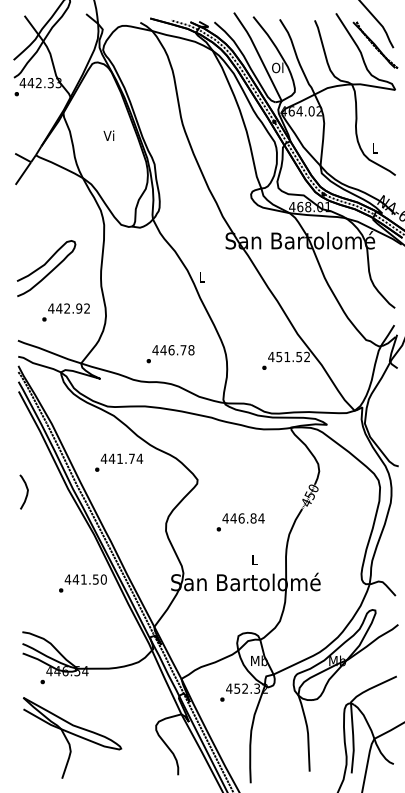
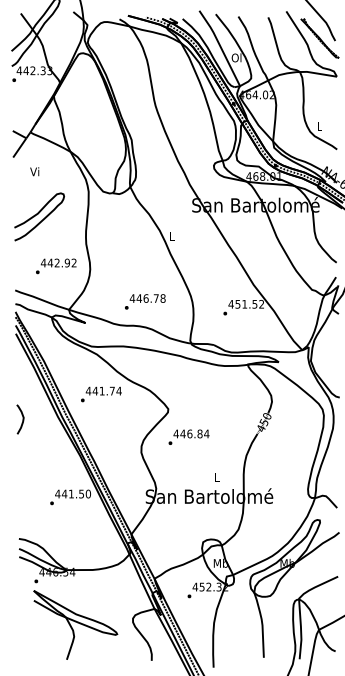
text: (108, 135) -> (34, 171), moved
curve: (45, 265) -> (38, 214), moved
text: (240, 521) -> (188, 436), moved
part: (72, 737) -> (75, 624), moved

